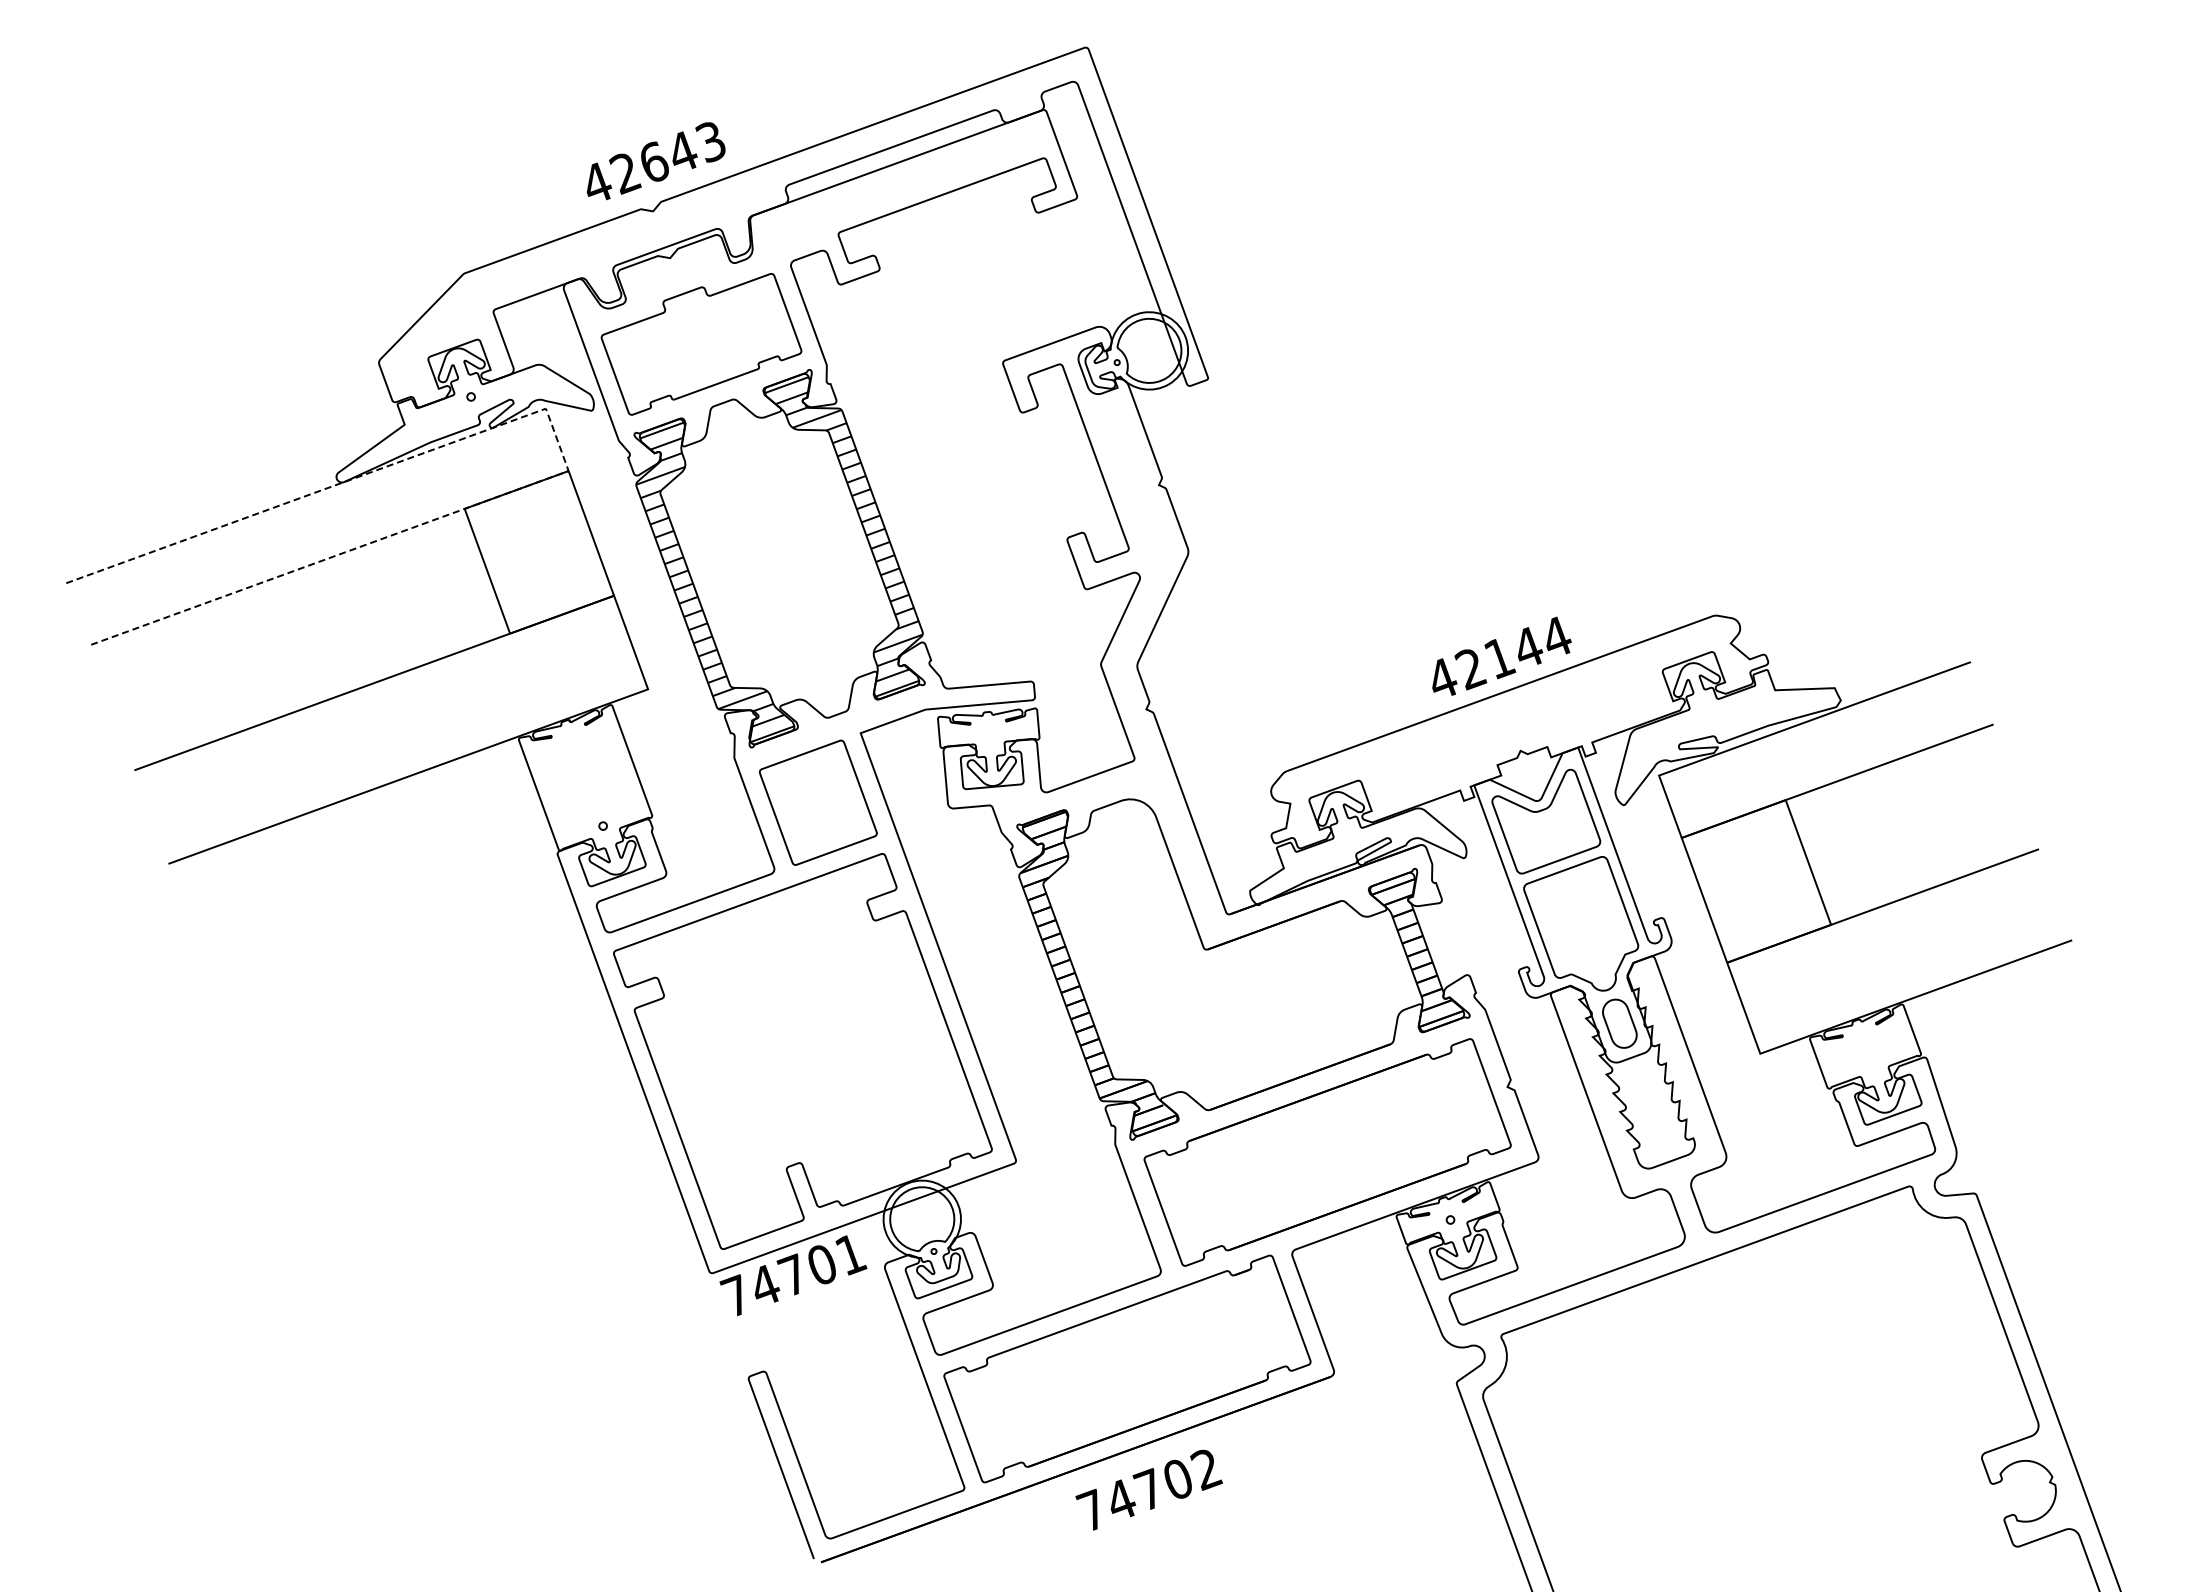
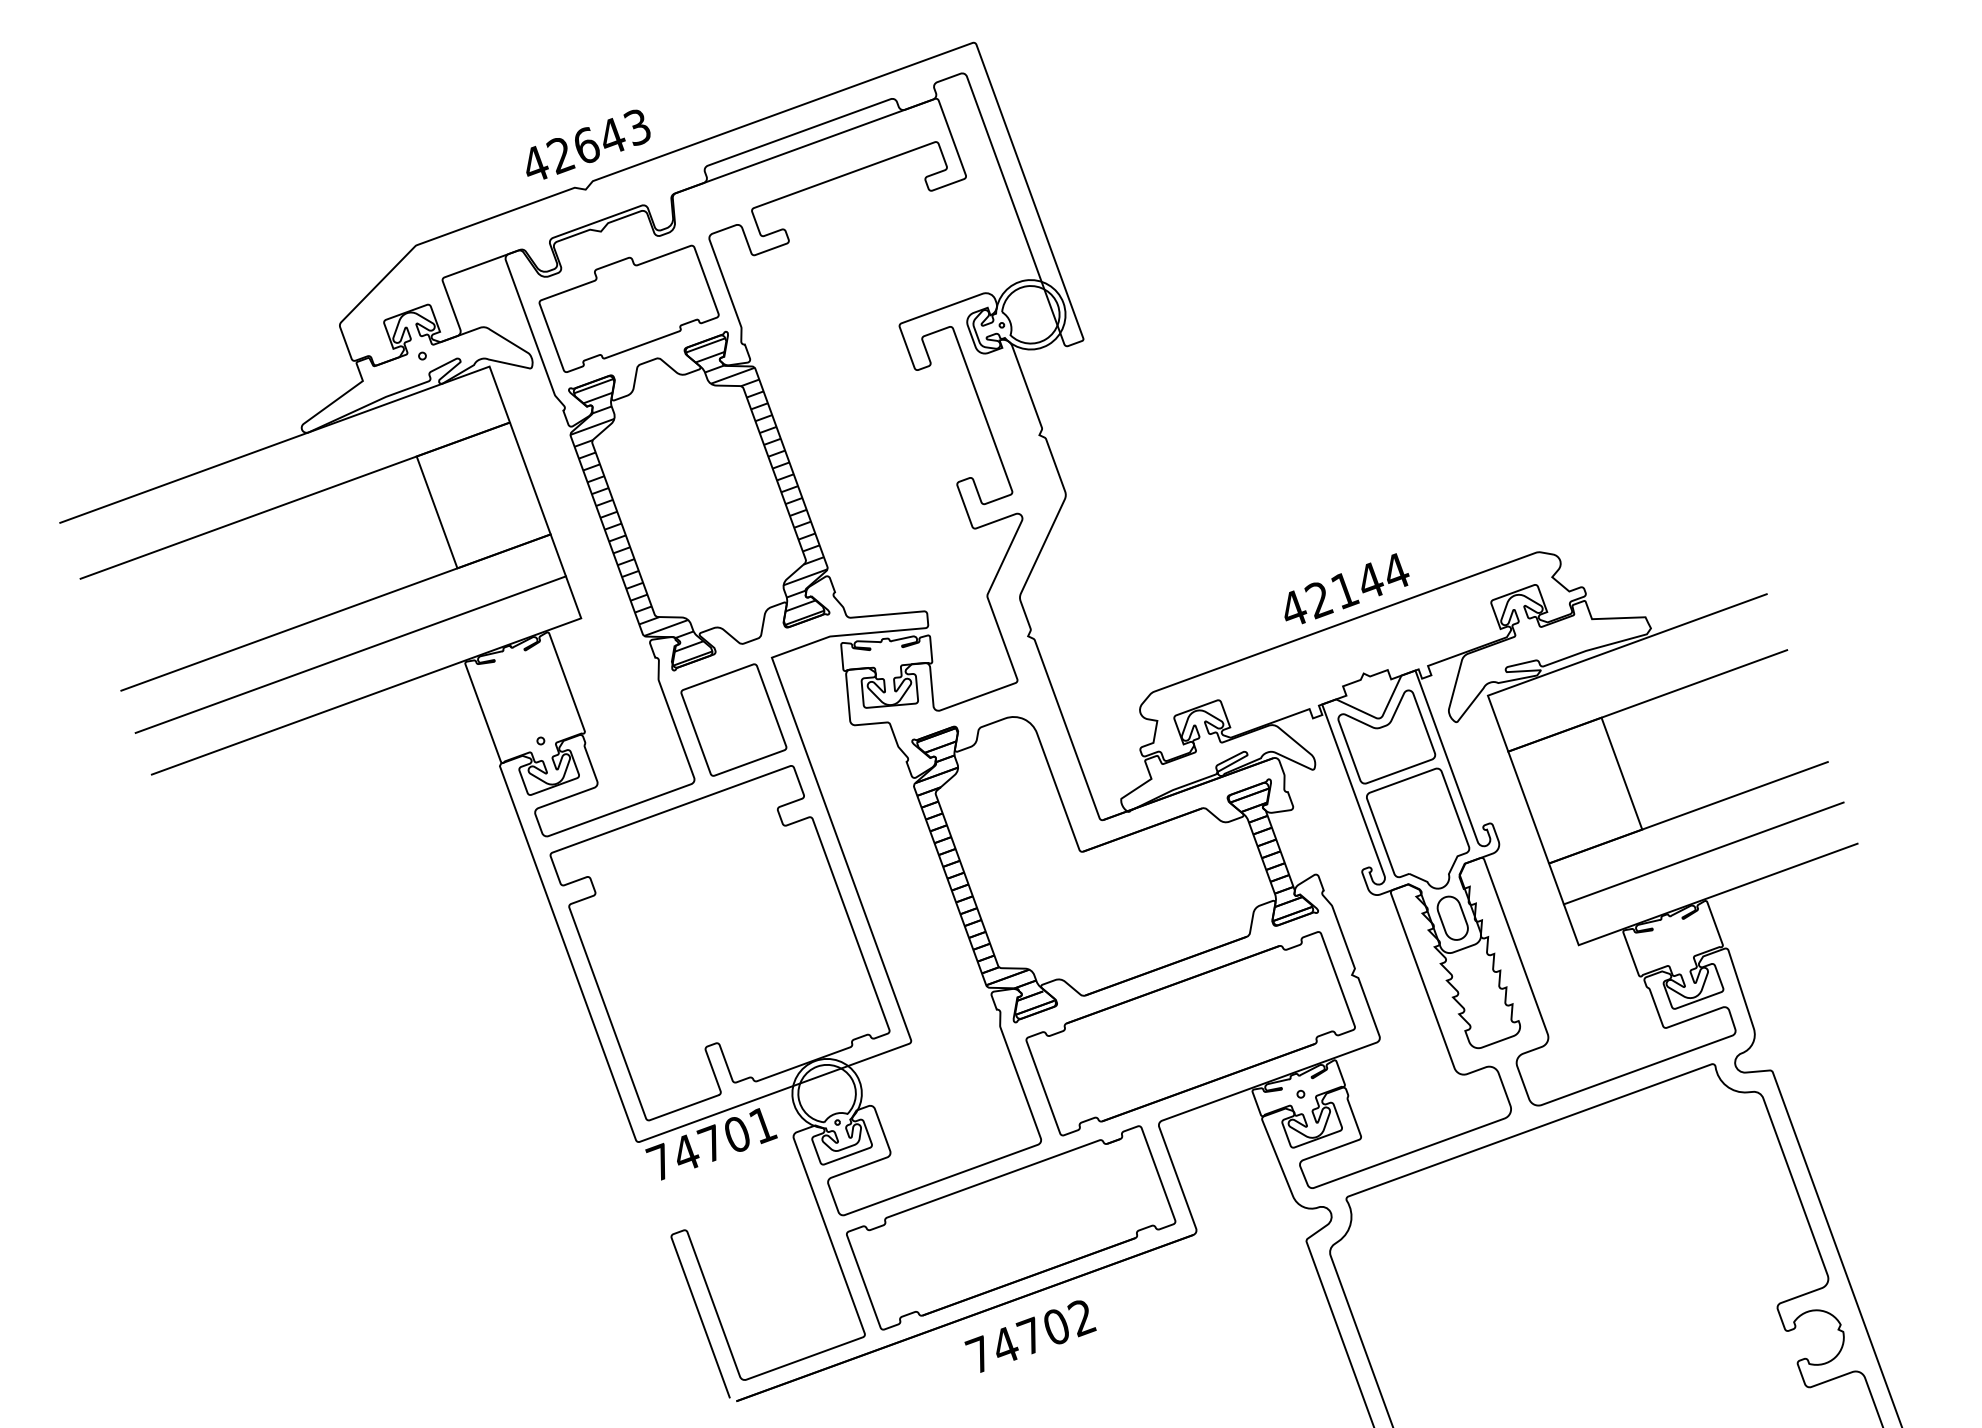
line: (557, 440) -> (499, 395), dashed -> solid
line: (391, 729) -> (351, 654), added
line: (1899, 951) -> (1703, 853), added

